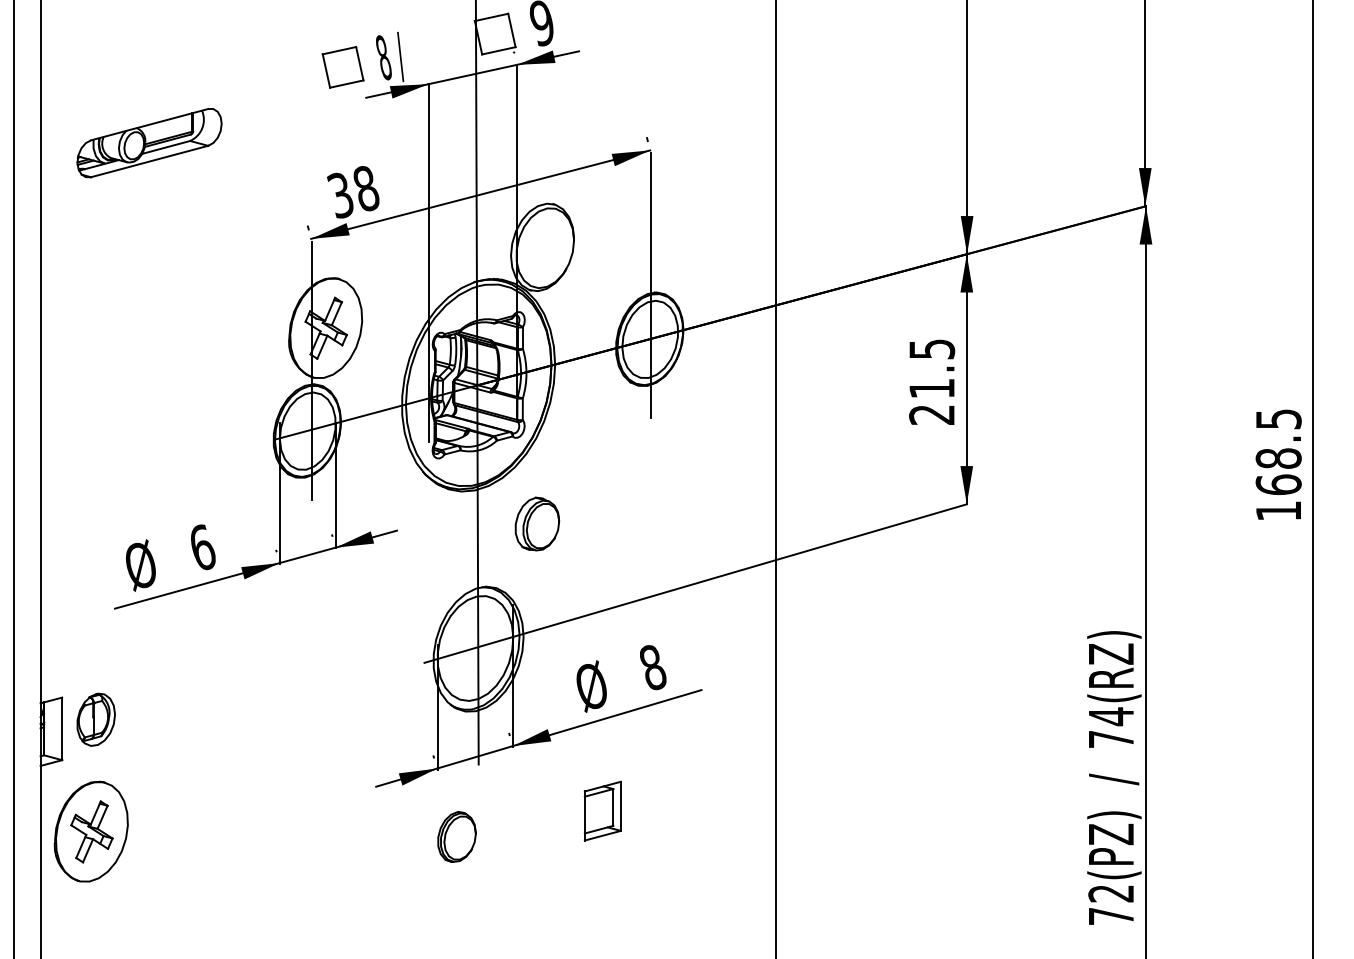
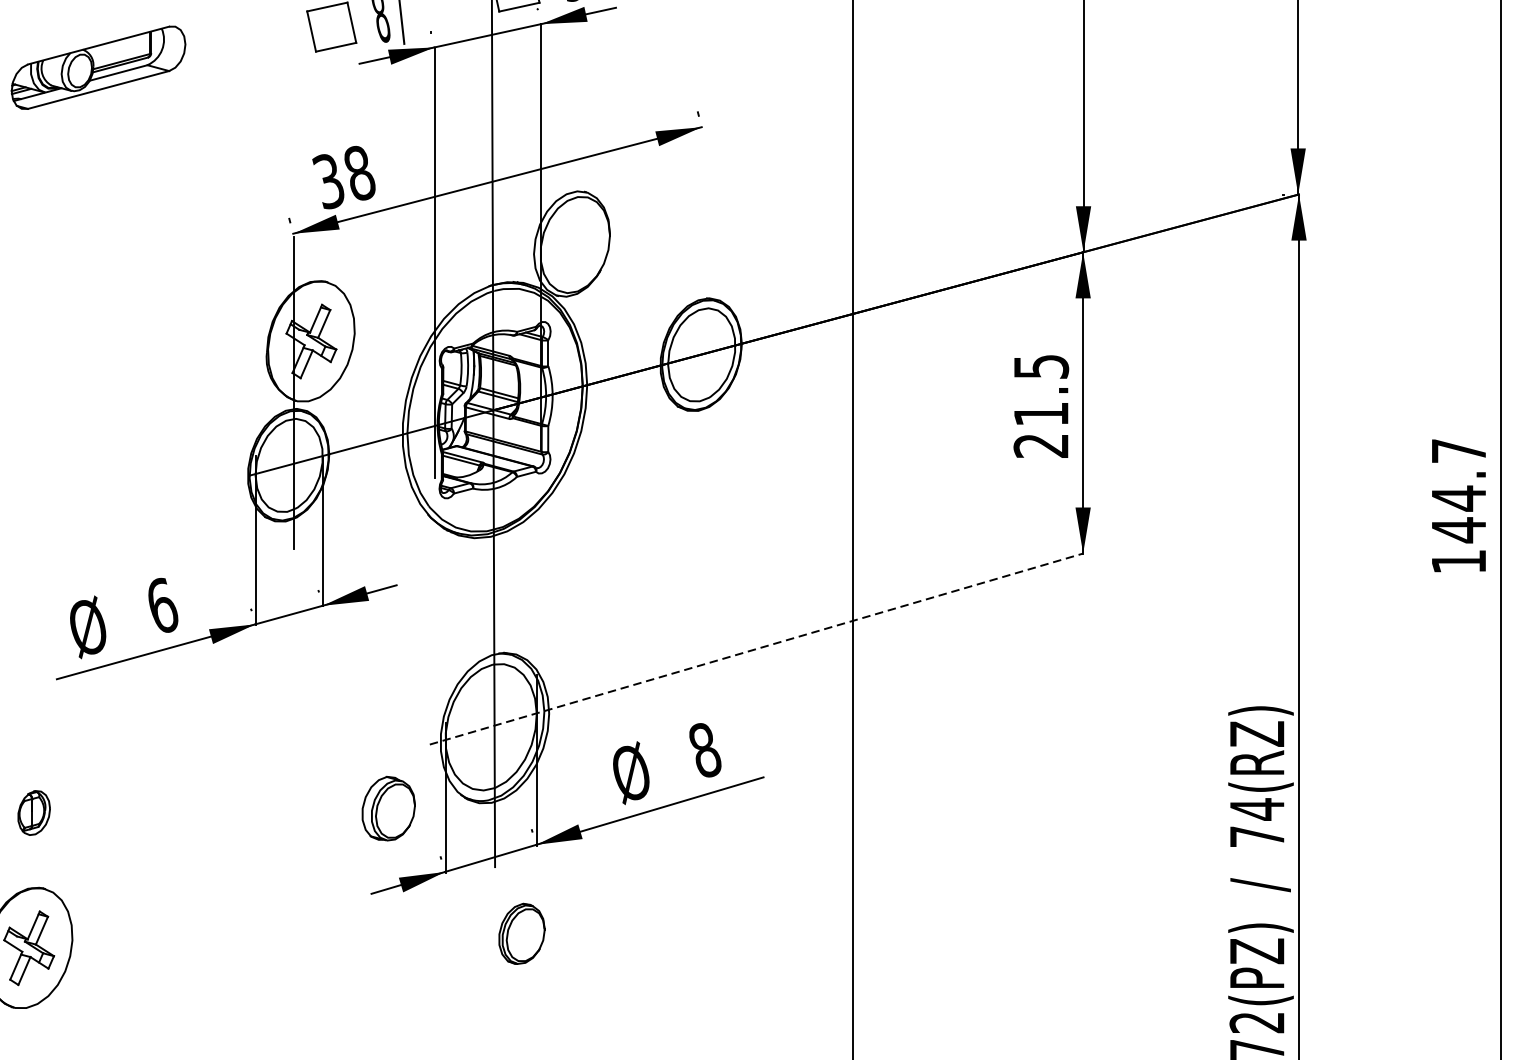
part: (149, 143) -> (98, 68), moved
line: (651, 285) -> (703, 289), removed
text: (1278, 452) -> (1458, 491), 168.5 -> 144.7
part: (537, 523) -> (388, 807), moved
line: (696, 583) -> (757, 648), solid -> dashed
part: (95, 719) -> (33, 812), size x0.7
part: (602, 810) -> (644, 922), removed
part: (456, 836) -> (521, 933), moved

